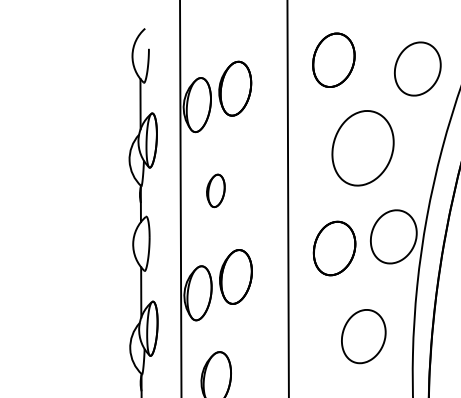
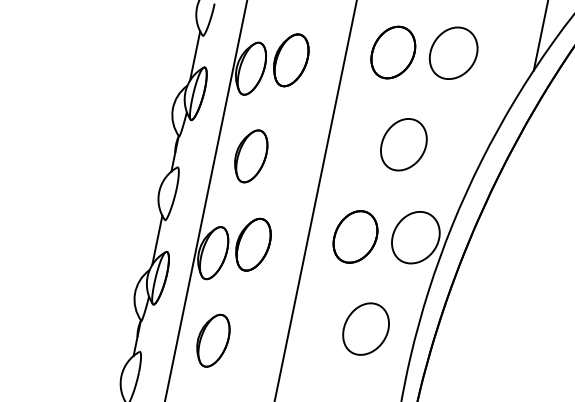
part: (417, 68) -> (453, 52), moved
part: (362, 148) -> (403, 144), size x0.71
part: (216, 190) -> (251, 156), size x1.67

